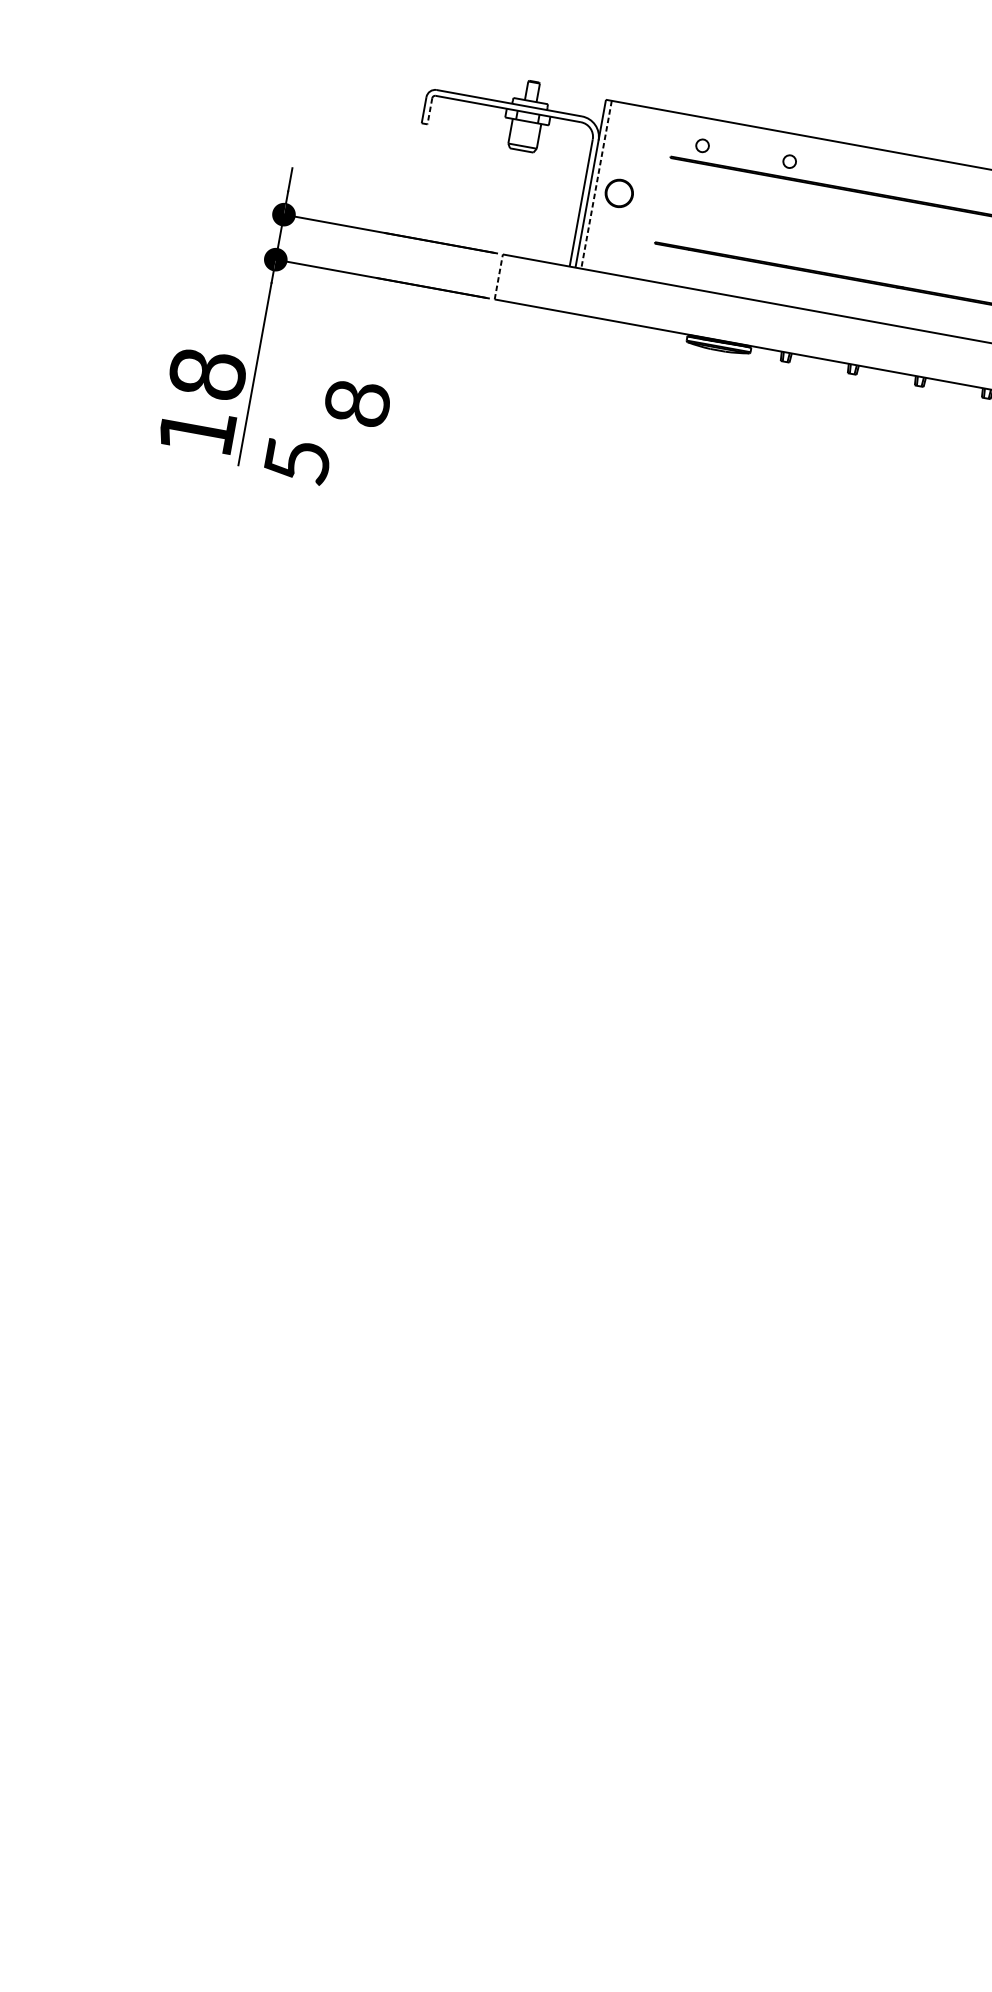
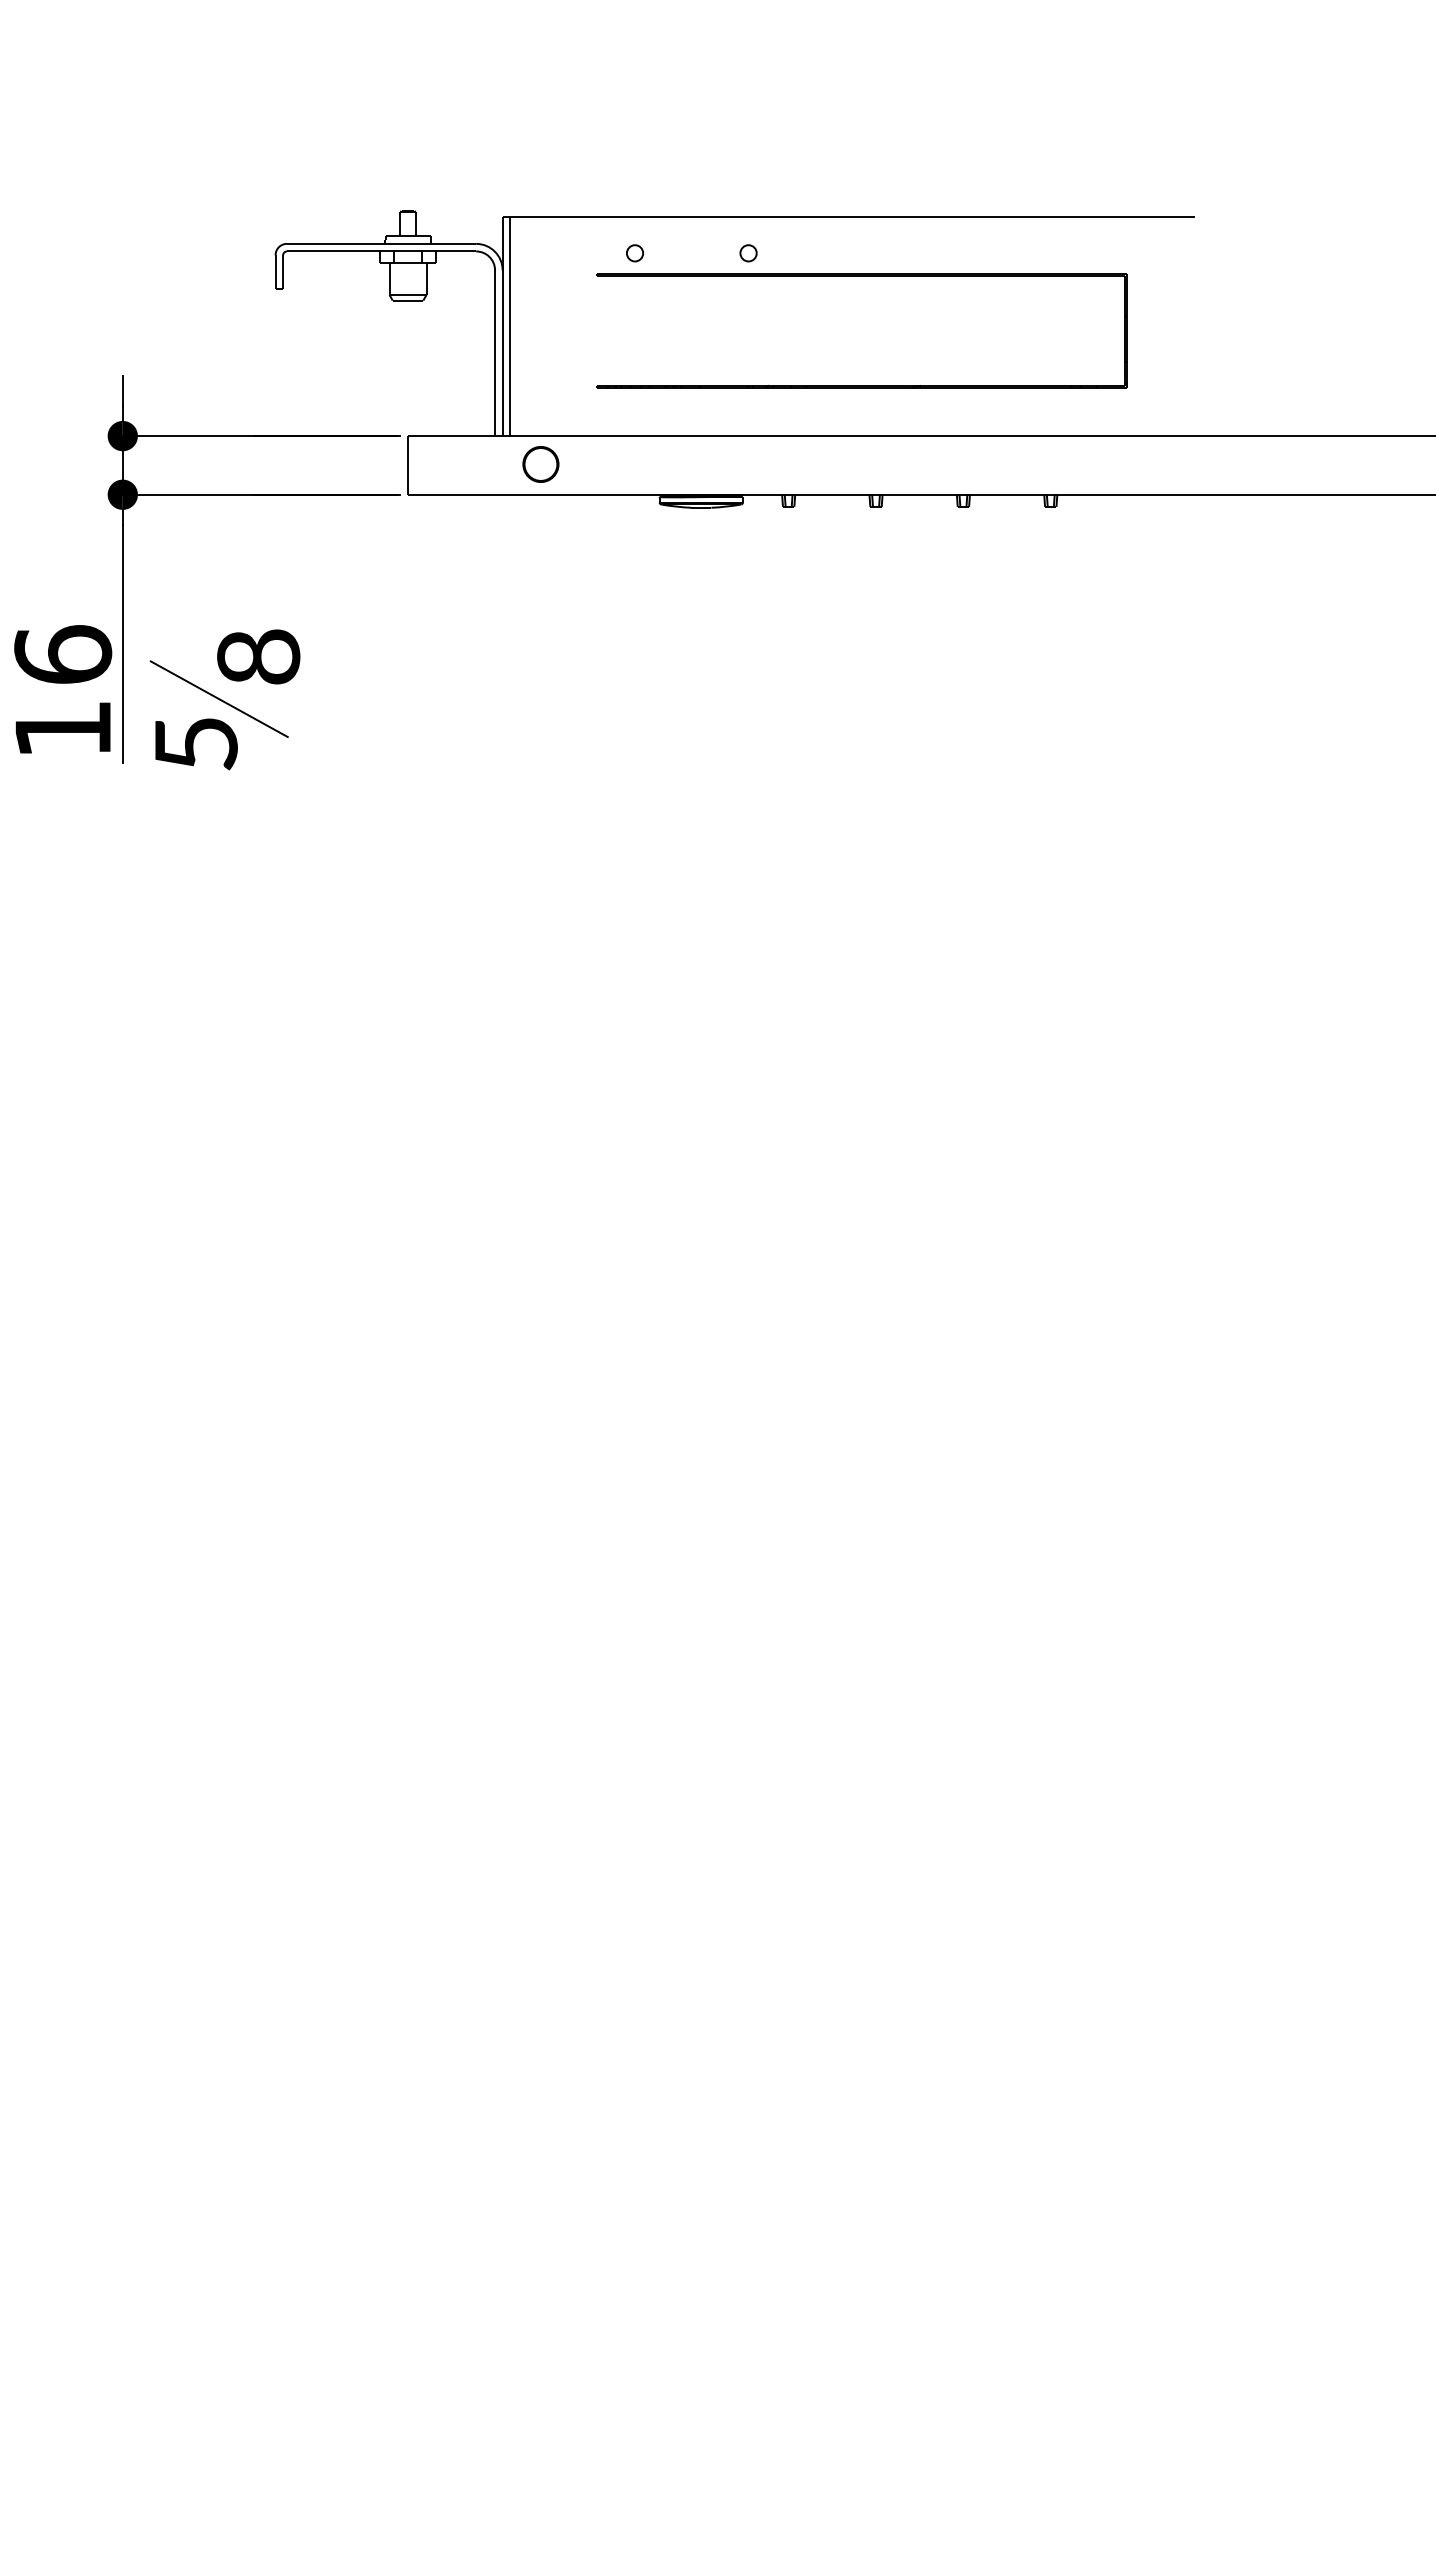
line: (430, 111) -> (283, 272), dashed -> solid
line: (596, 185) -> (510, 327), dashed -> solid
part: (618, 193) -> (540, 464), moved
line: (499, 276) -> (408, 464), dashed -> solid
text: (208, 373) -> (63, 654), 18 -> 16
line: (320, 430) -> (218, 699), added

